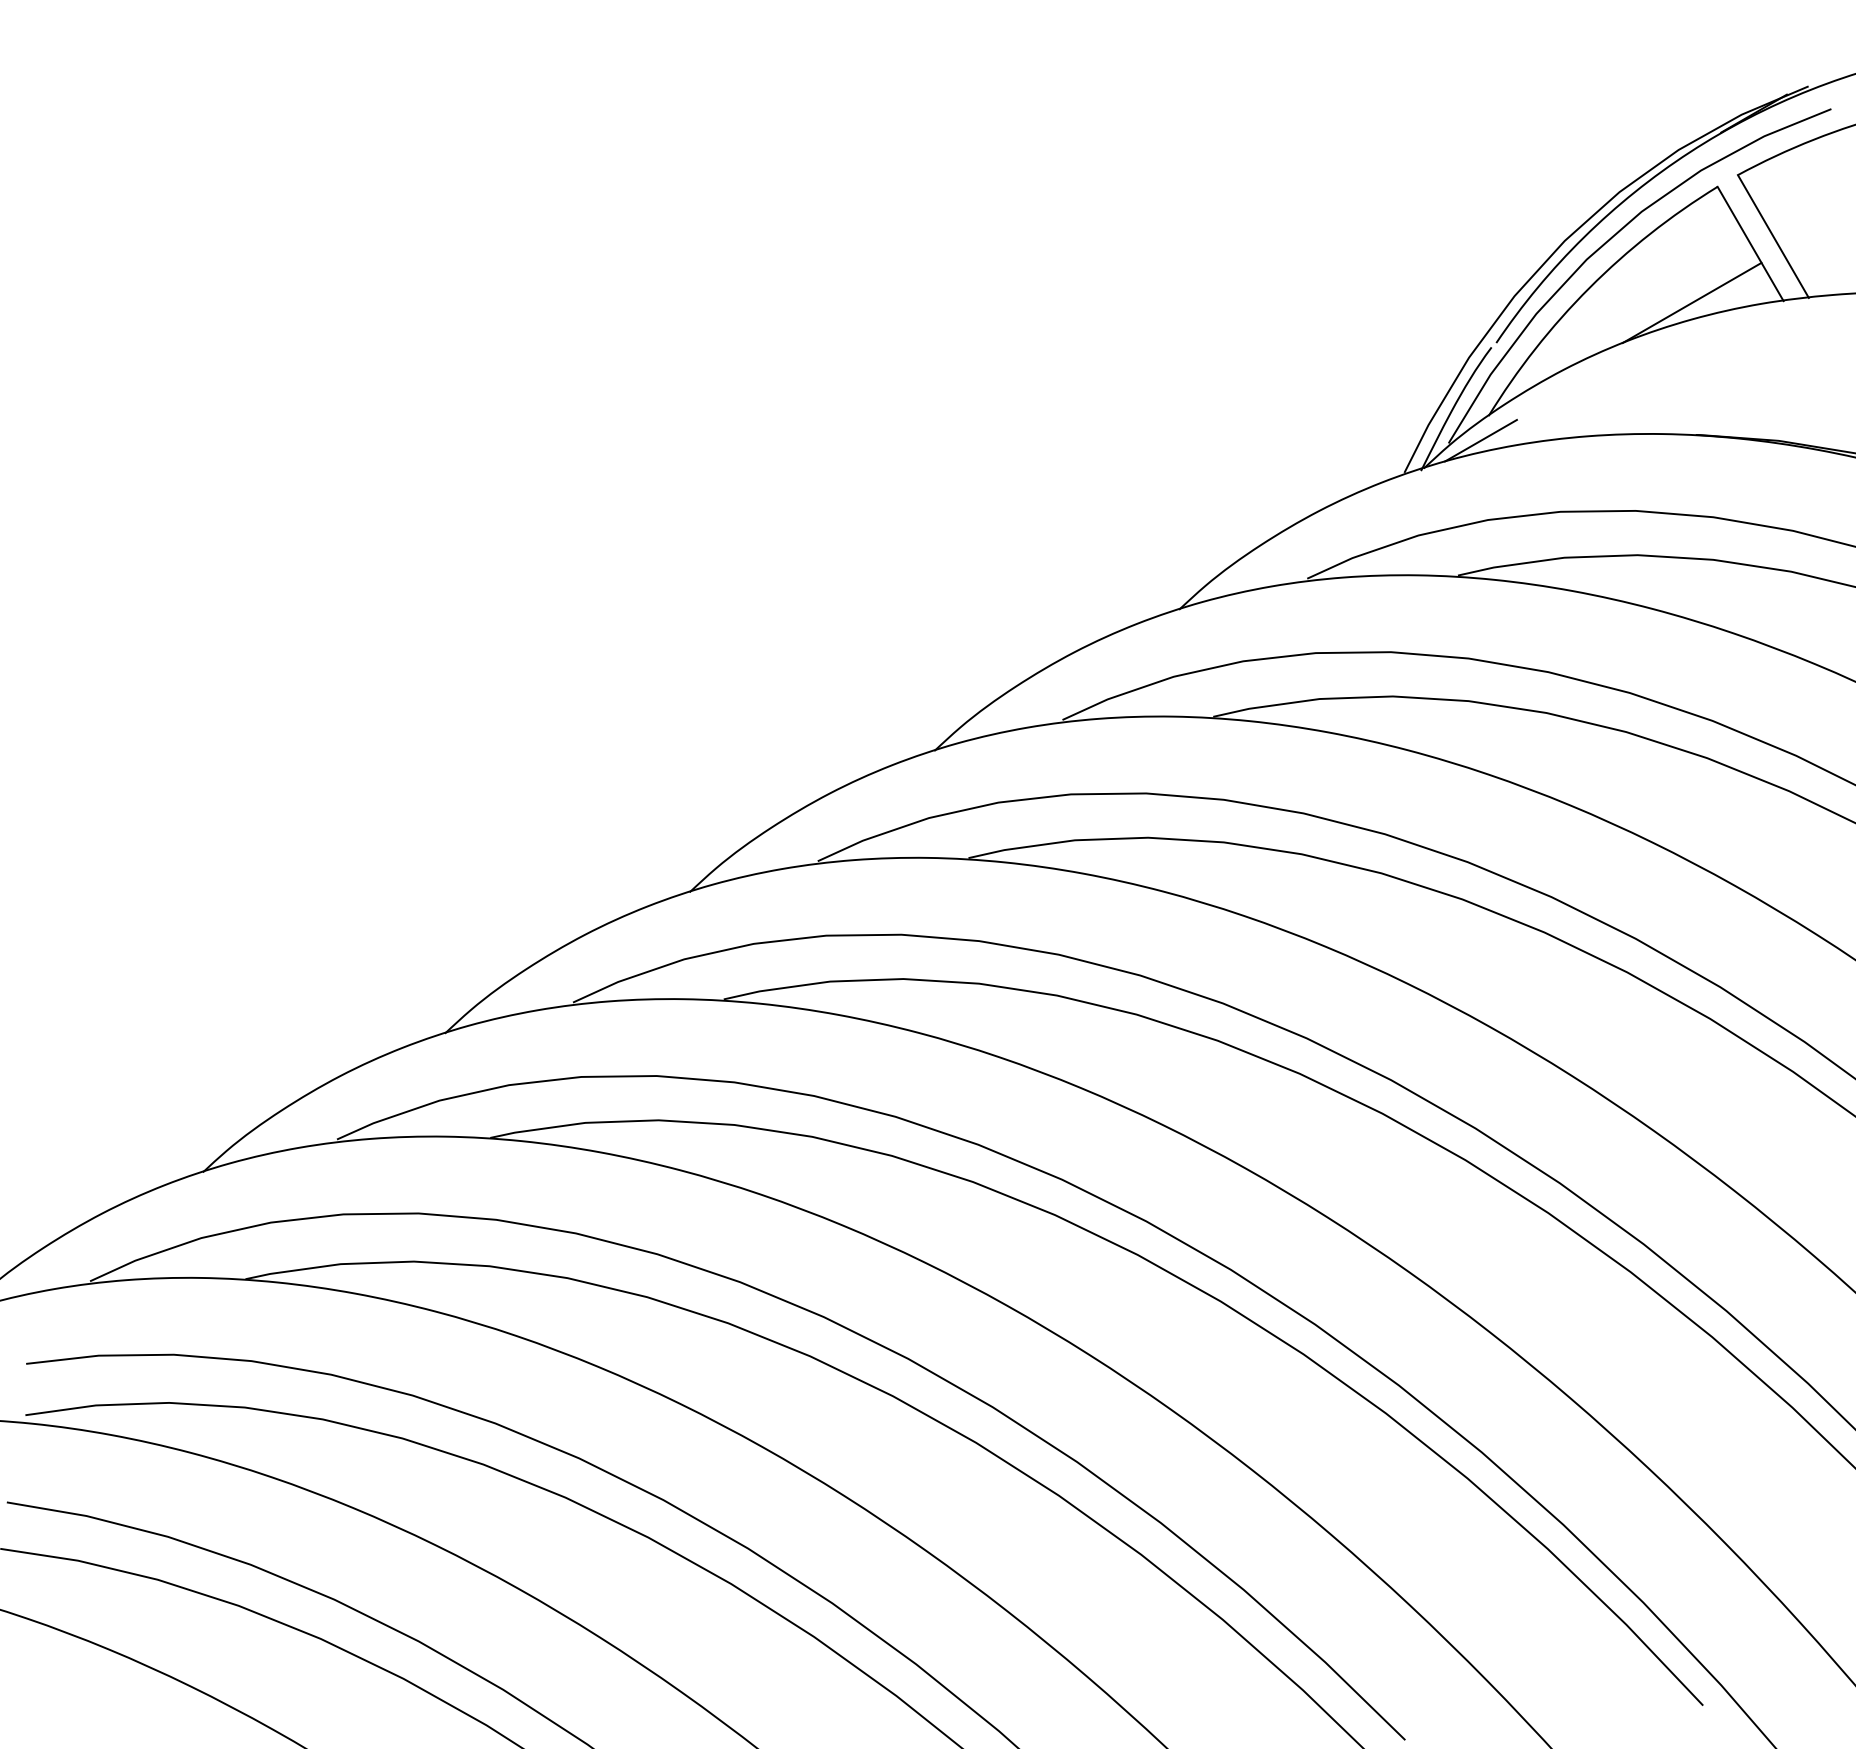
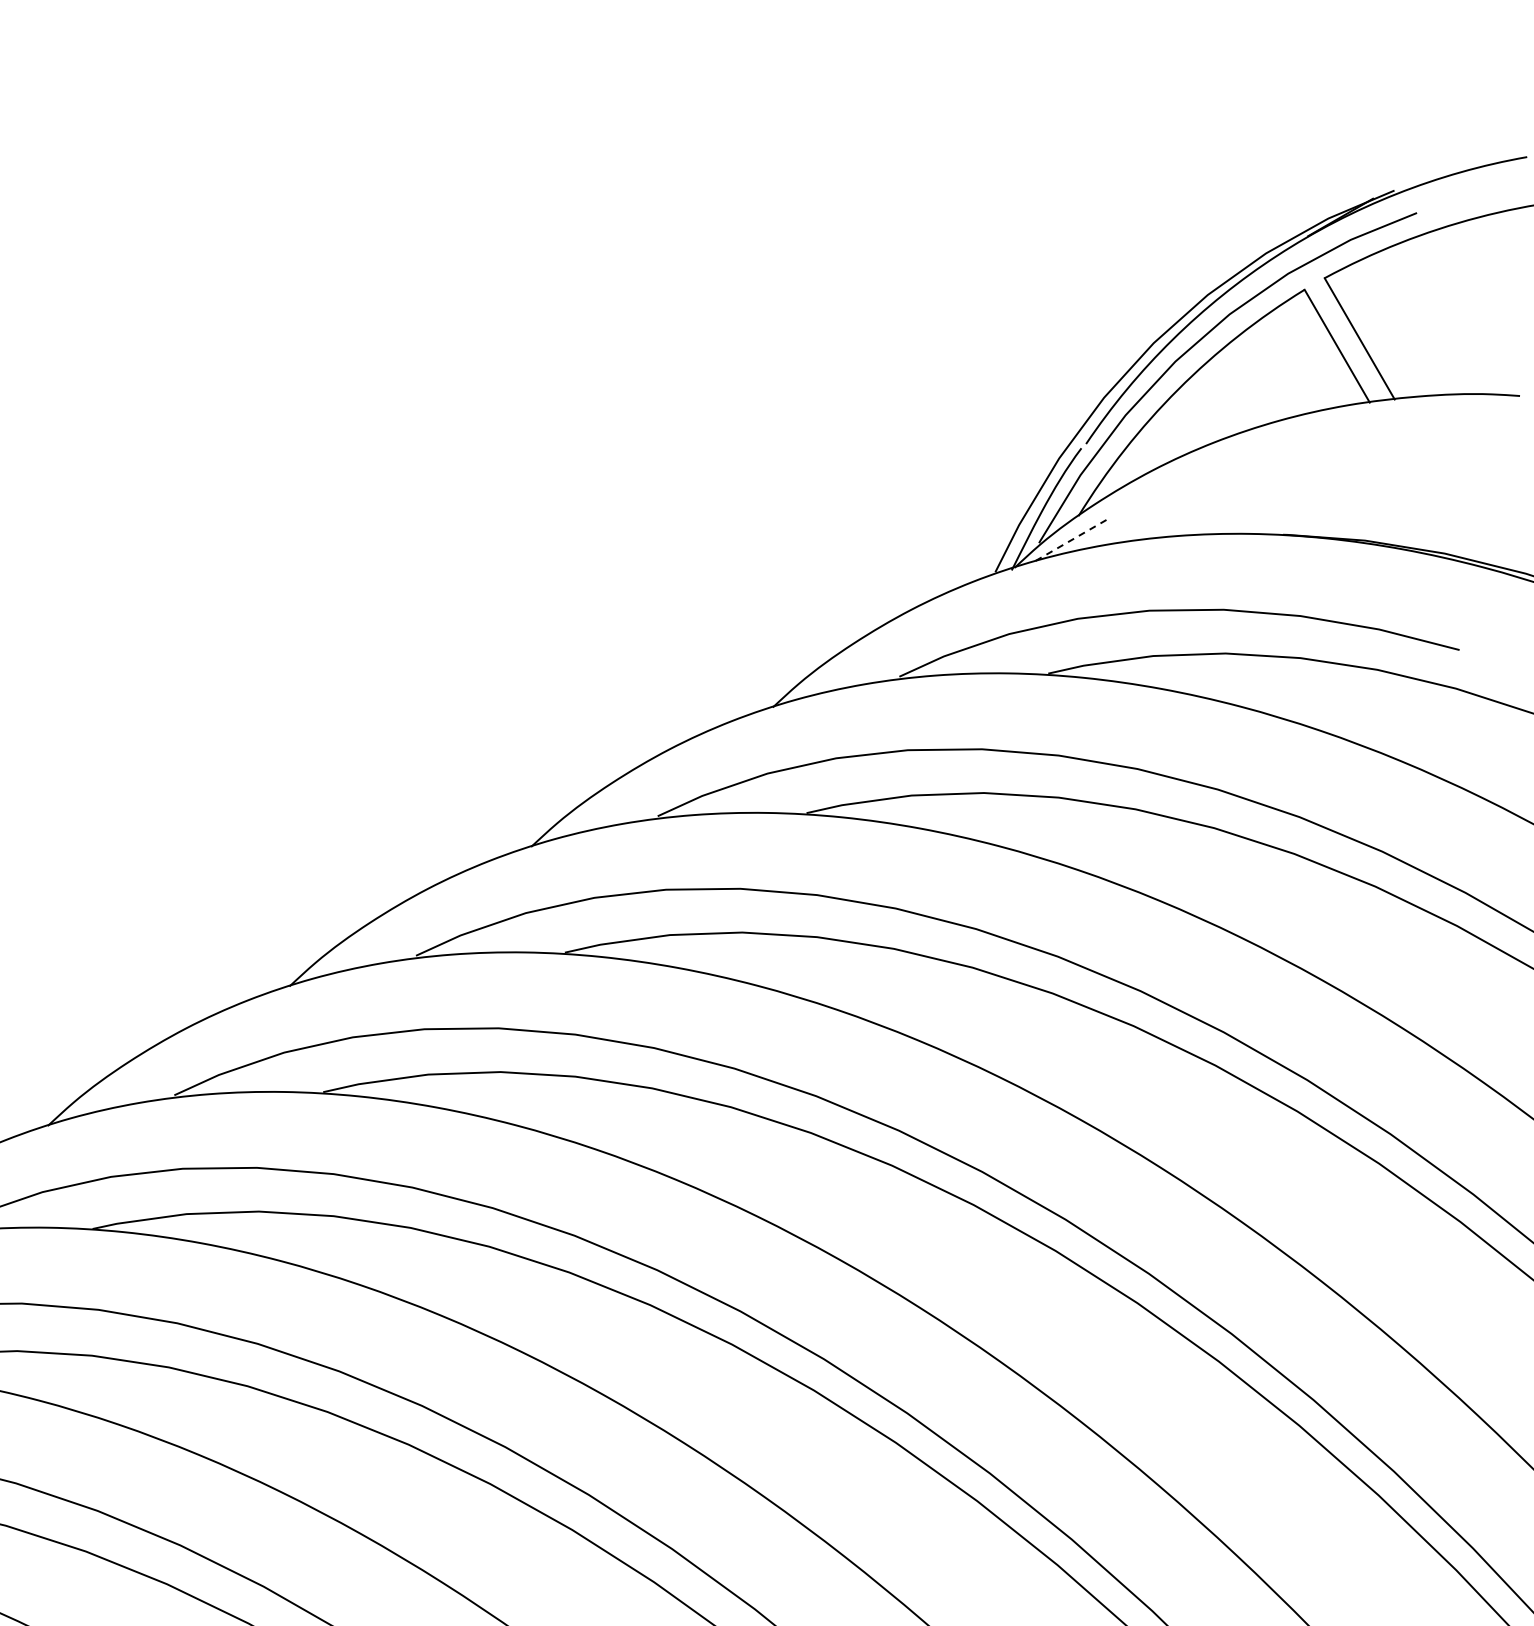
line: (1691, 302) -> (1278, 403), removed
line: (1480, 440) -> (1070, 540), solid -> dashed

